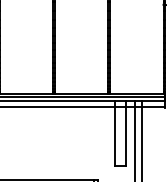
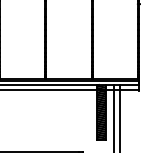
hatch: (120, 133) -> (101, 112), added

